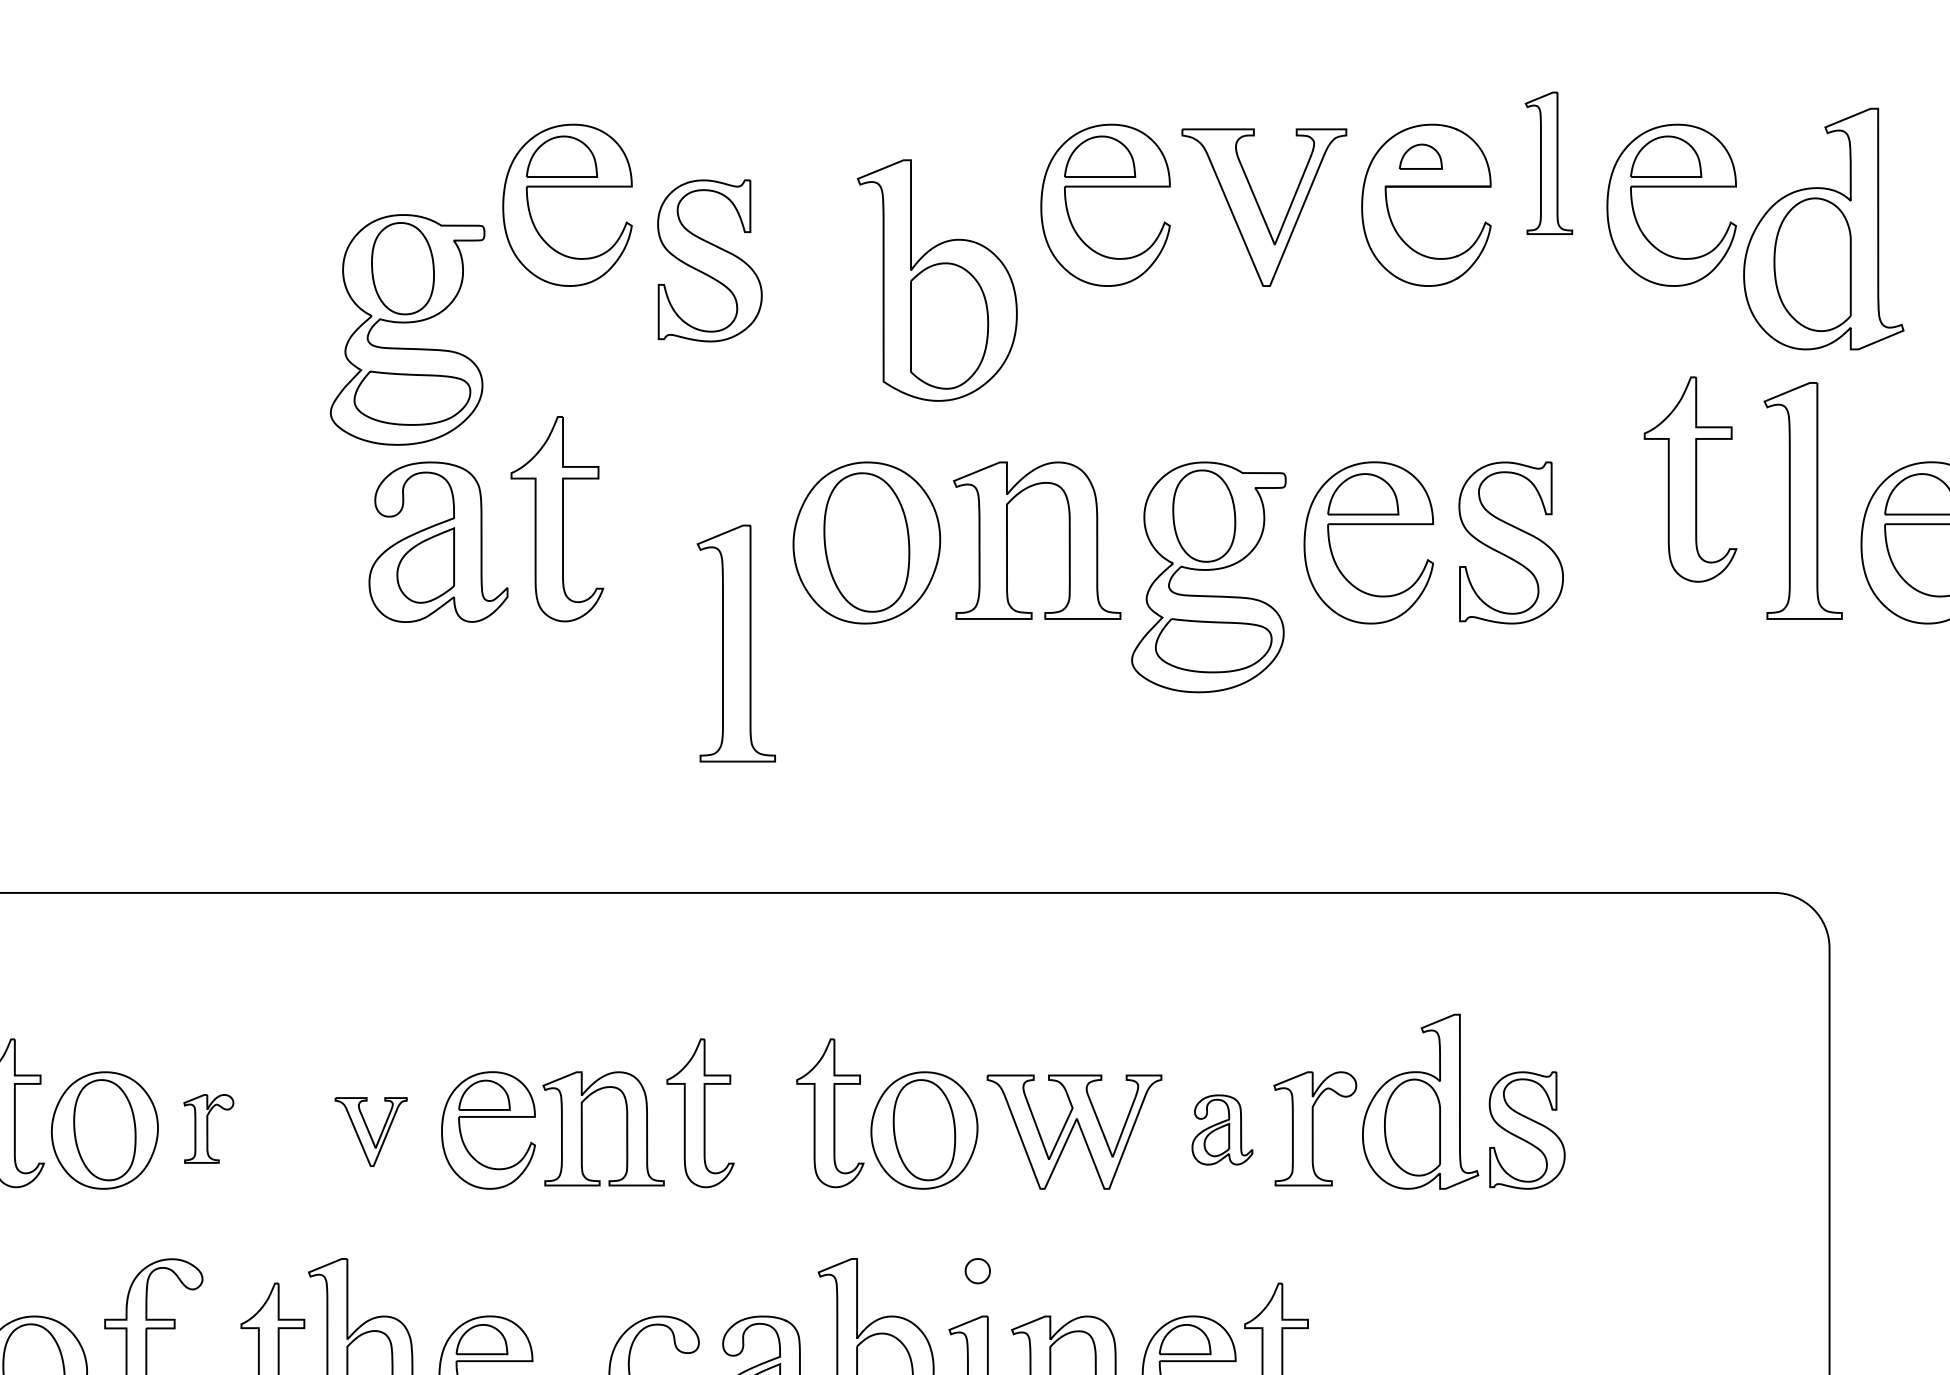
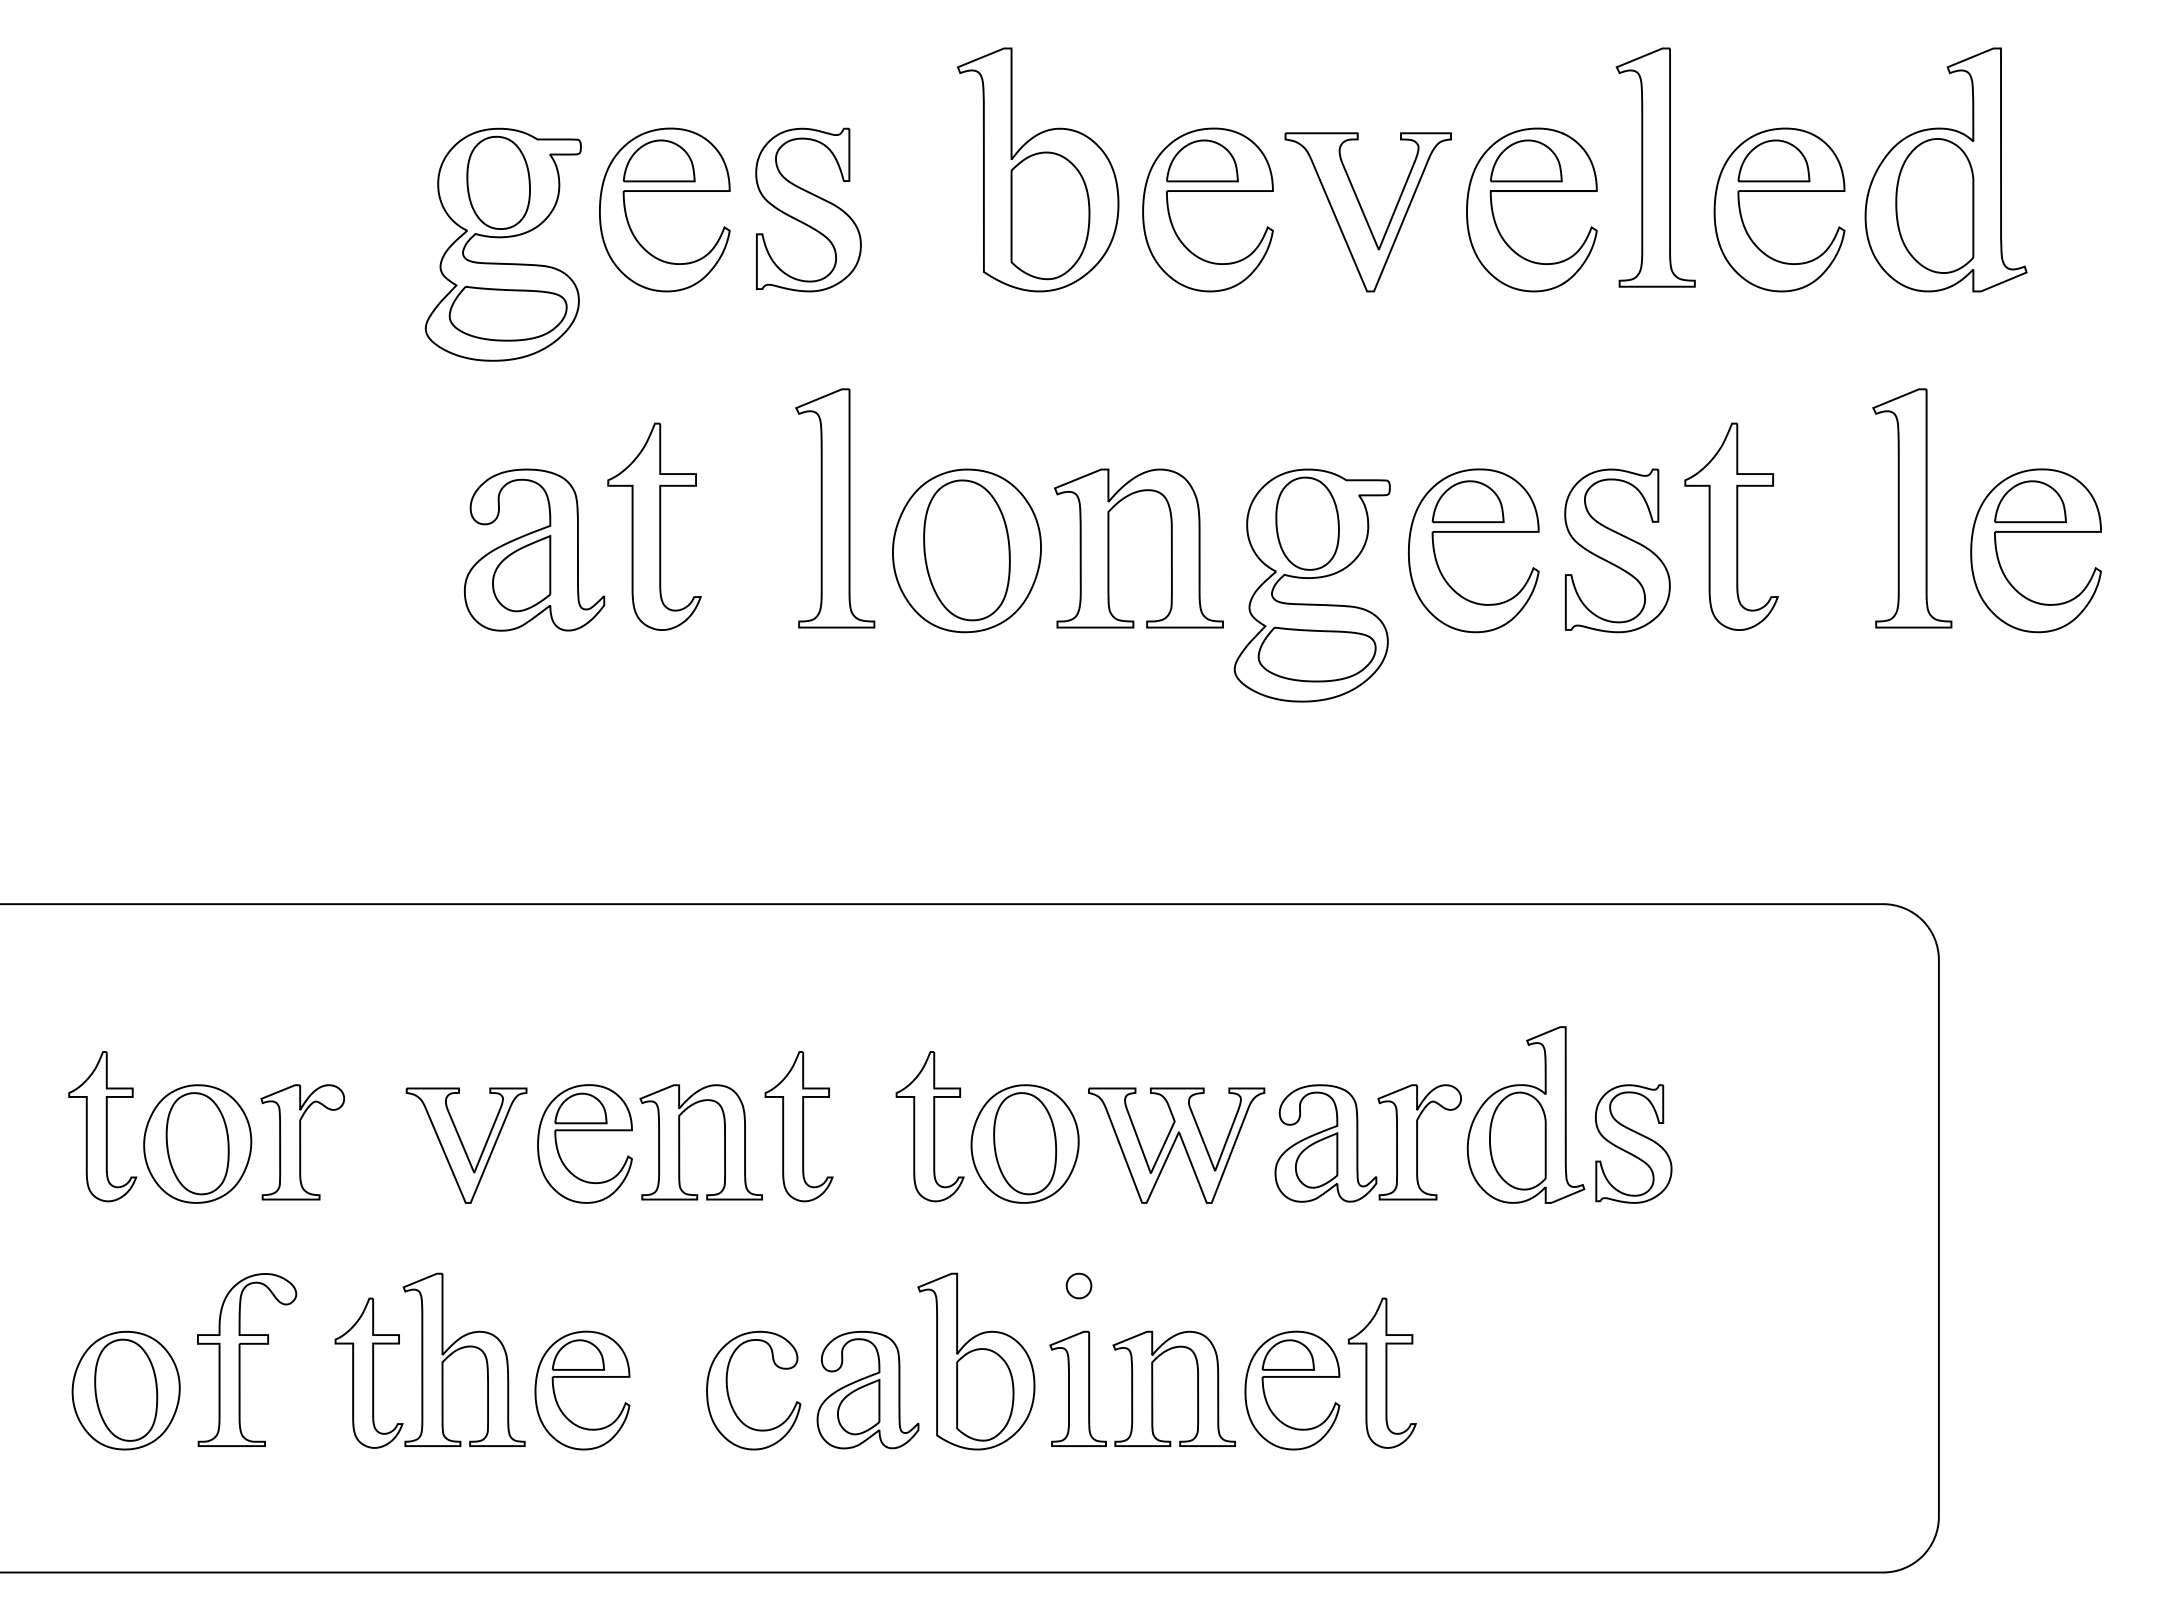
part: (1421, 156) -> (1526, 160), size x1.67
part: (1548, 163) -> (1655, 167), size x1.67
part: (1823, 228) -> (1945, 169), moved
part: (709, 260) -> (808, 209), moved
part: (937, 280) -> (1038, 169), moved
part: (406, 329) -> (502, 244), moved
part: (1690, 479) -> (1731, 526), moved
part: (736, 643) -> (835, 508), moved
part: (208, 1128) -> (302, 1142), size x1.67
part: (1221, 1129) -> (1325, 1143), size x1.67
part: (371, 1131) -> (466, 1145), size x1.67

